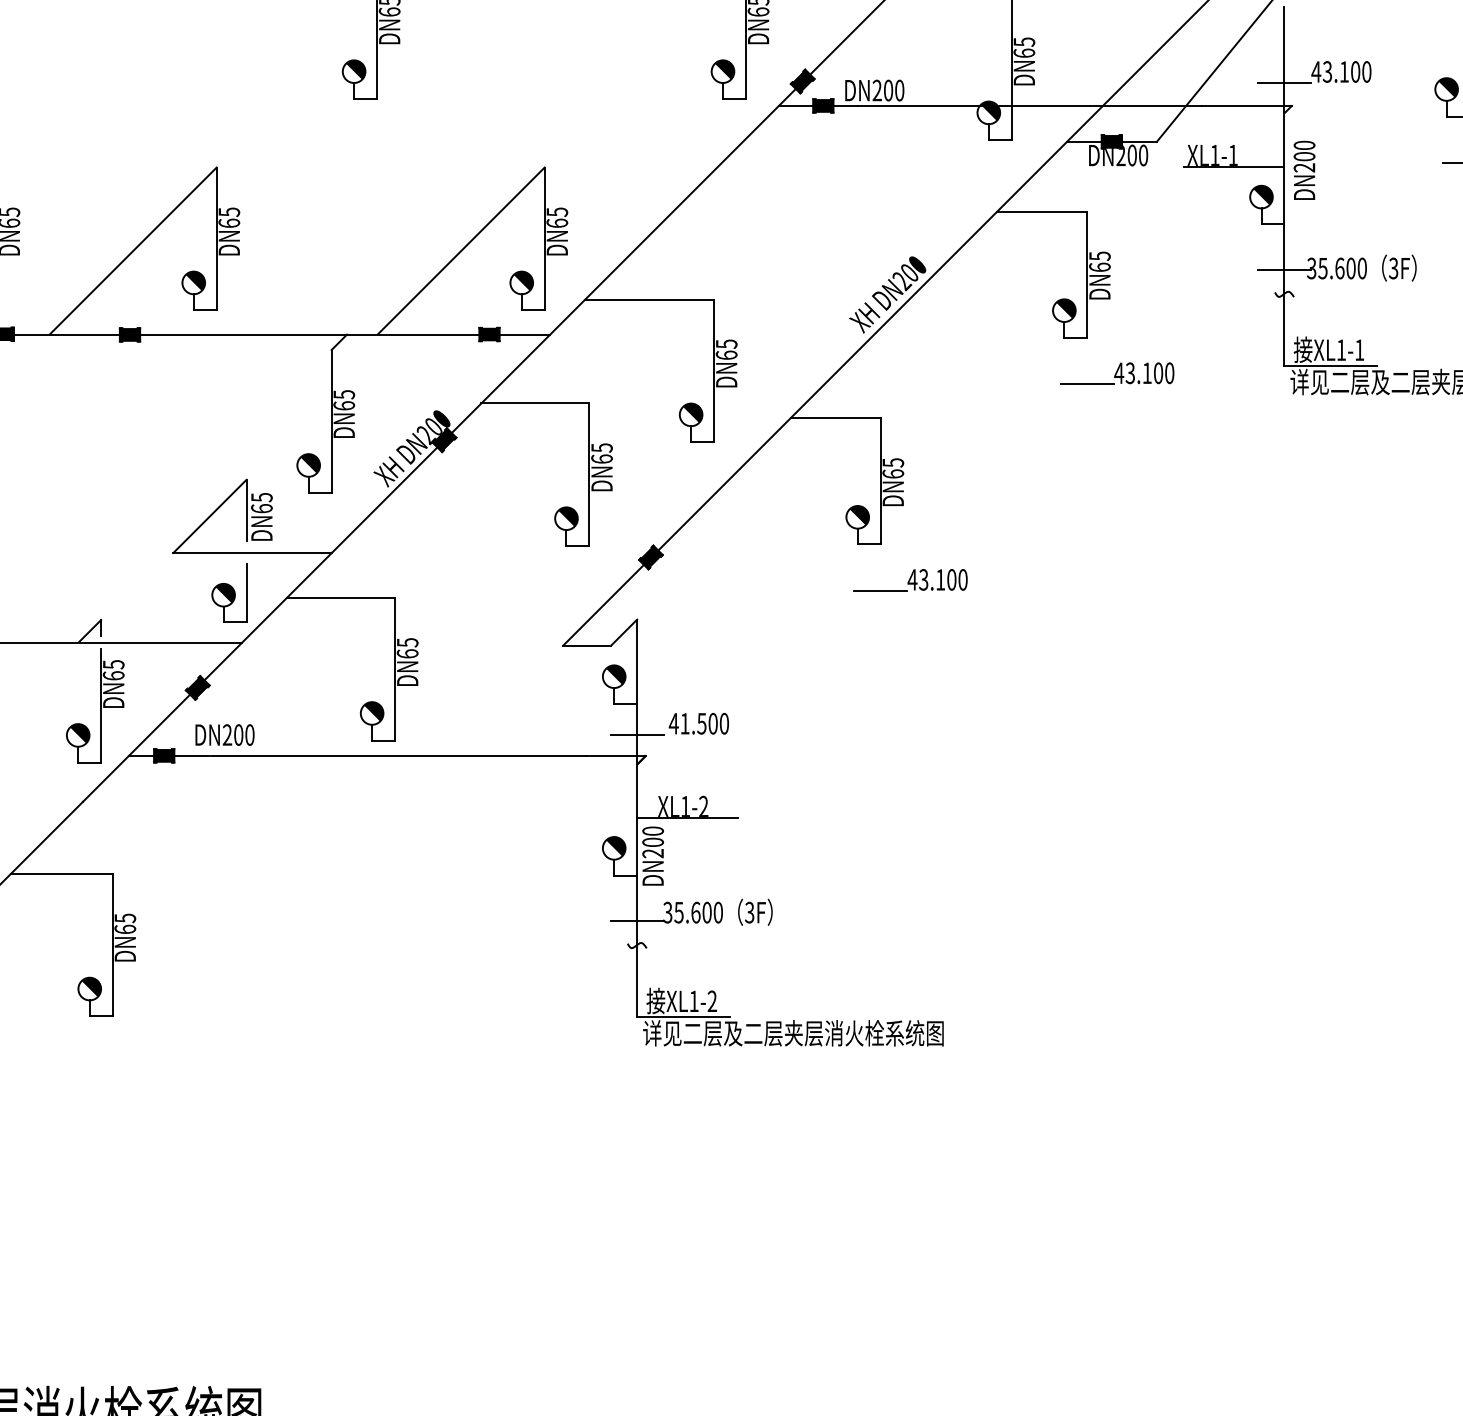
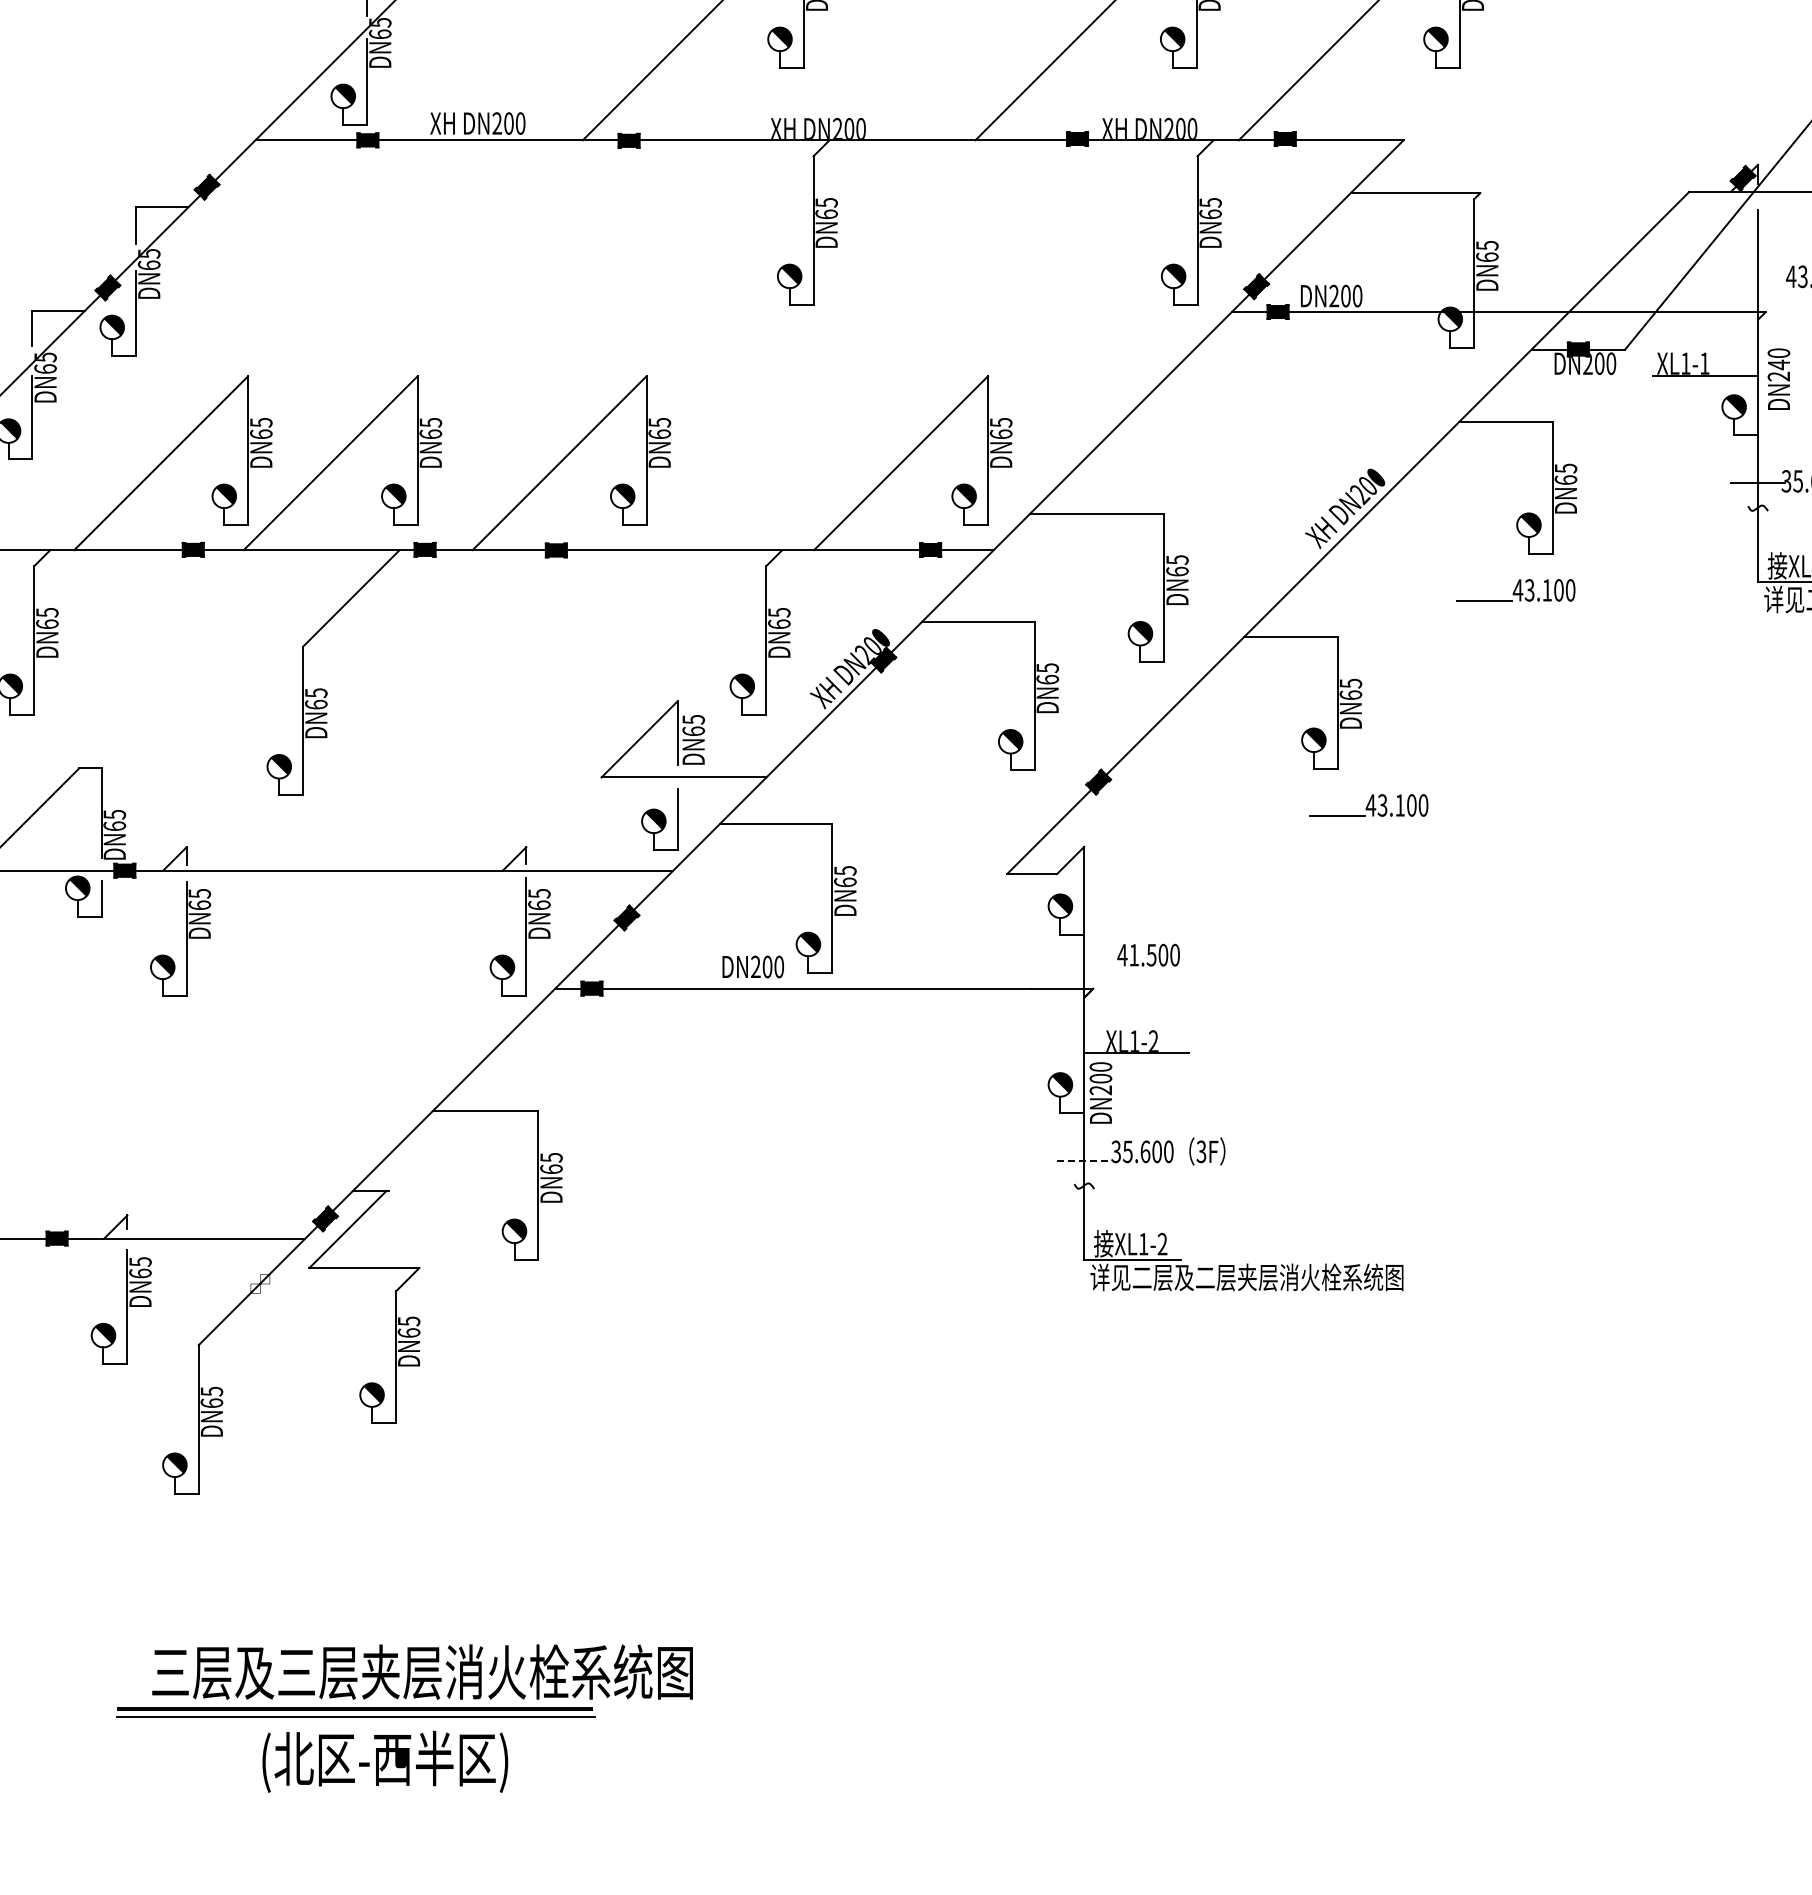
line: (1283, 82) -> (1757, 287), removed
text: (1304, 156) -> (1778, 364), DN200 -> DN240
part: (1116, 373) -> (1515, 590), moved
text: (224, 734) -> (752, 966), moved
line: (636, 735) -> (1083, 967), removed
line: (637, 920) -> (1084, 1160), solid -> dashed

